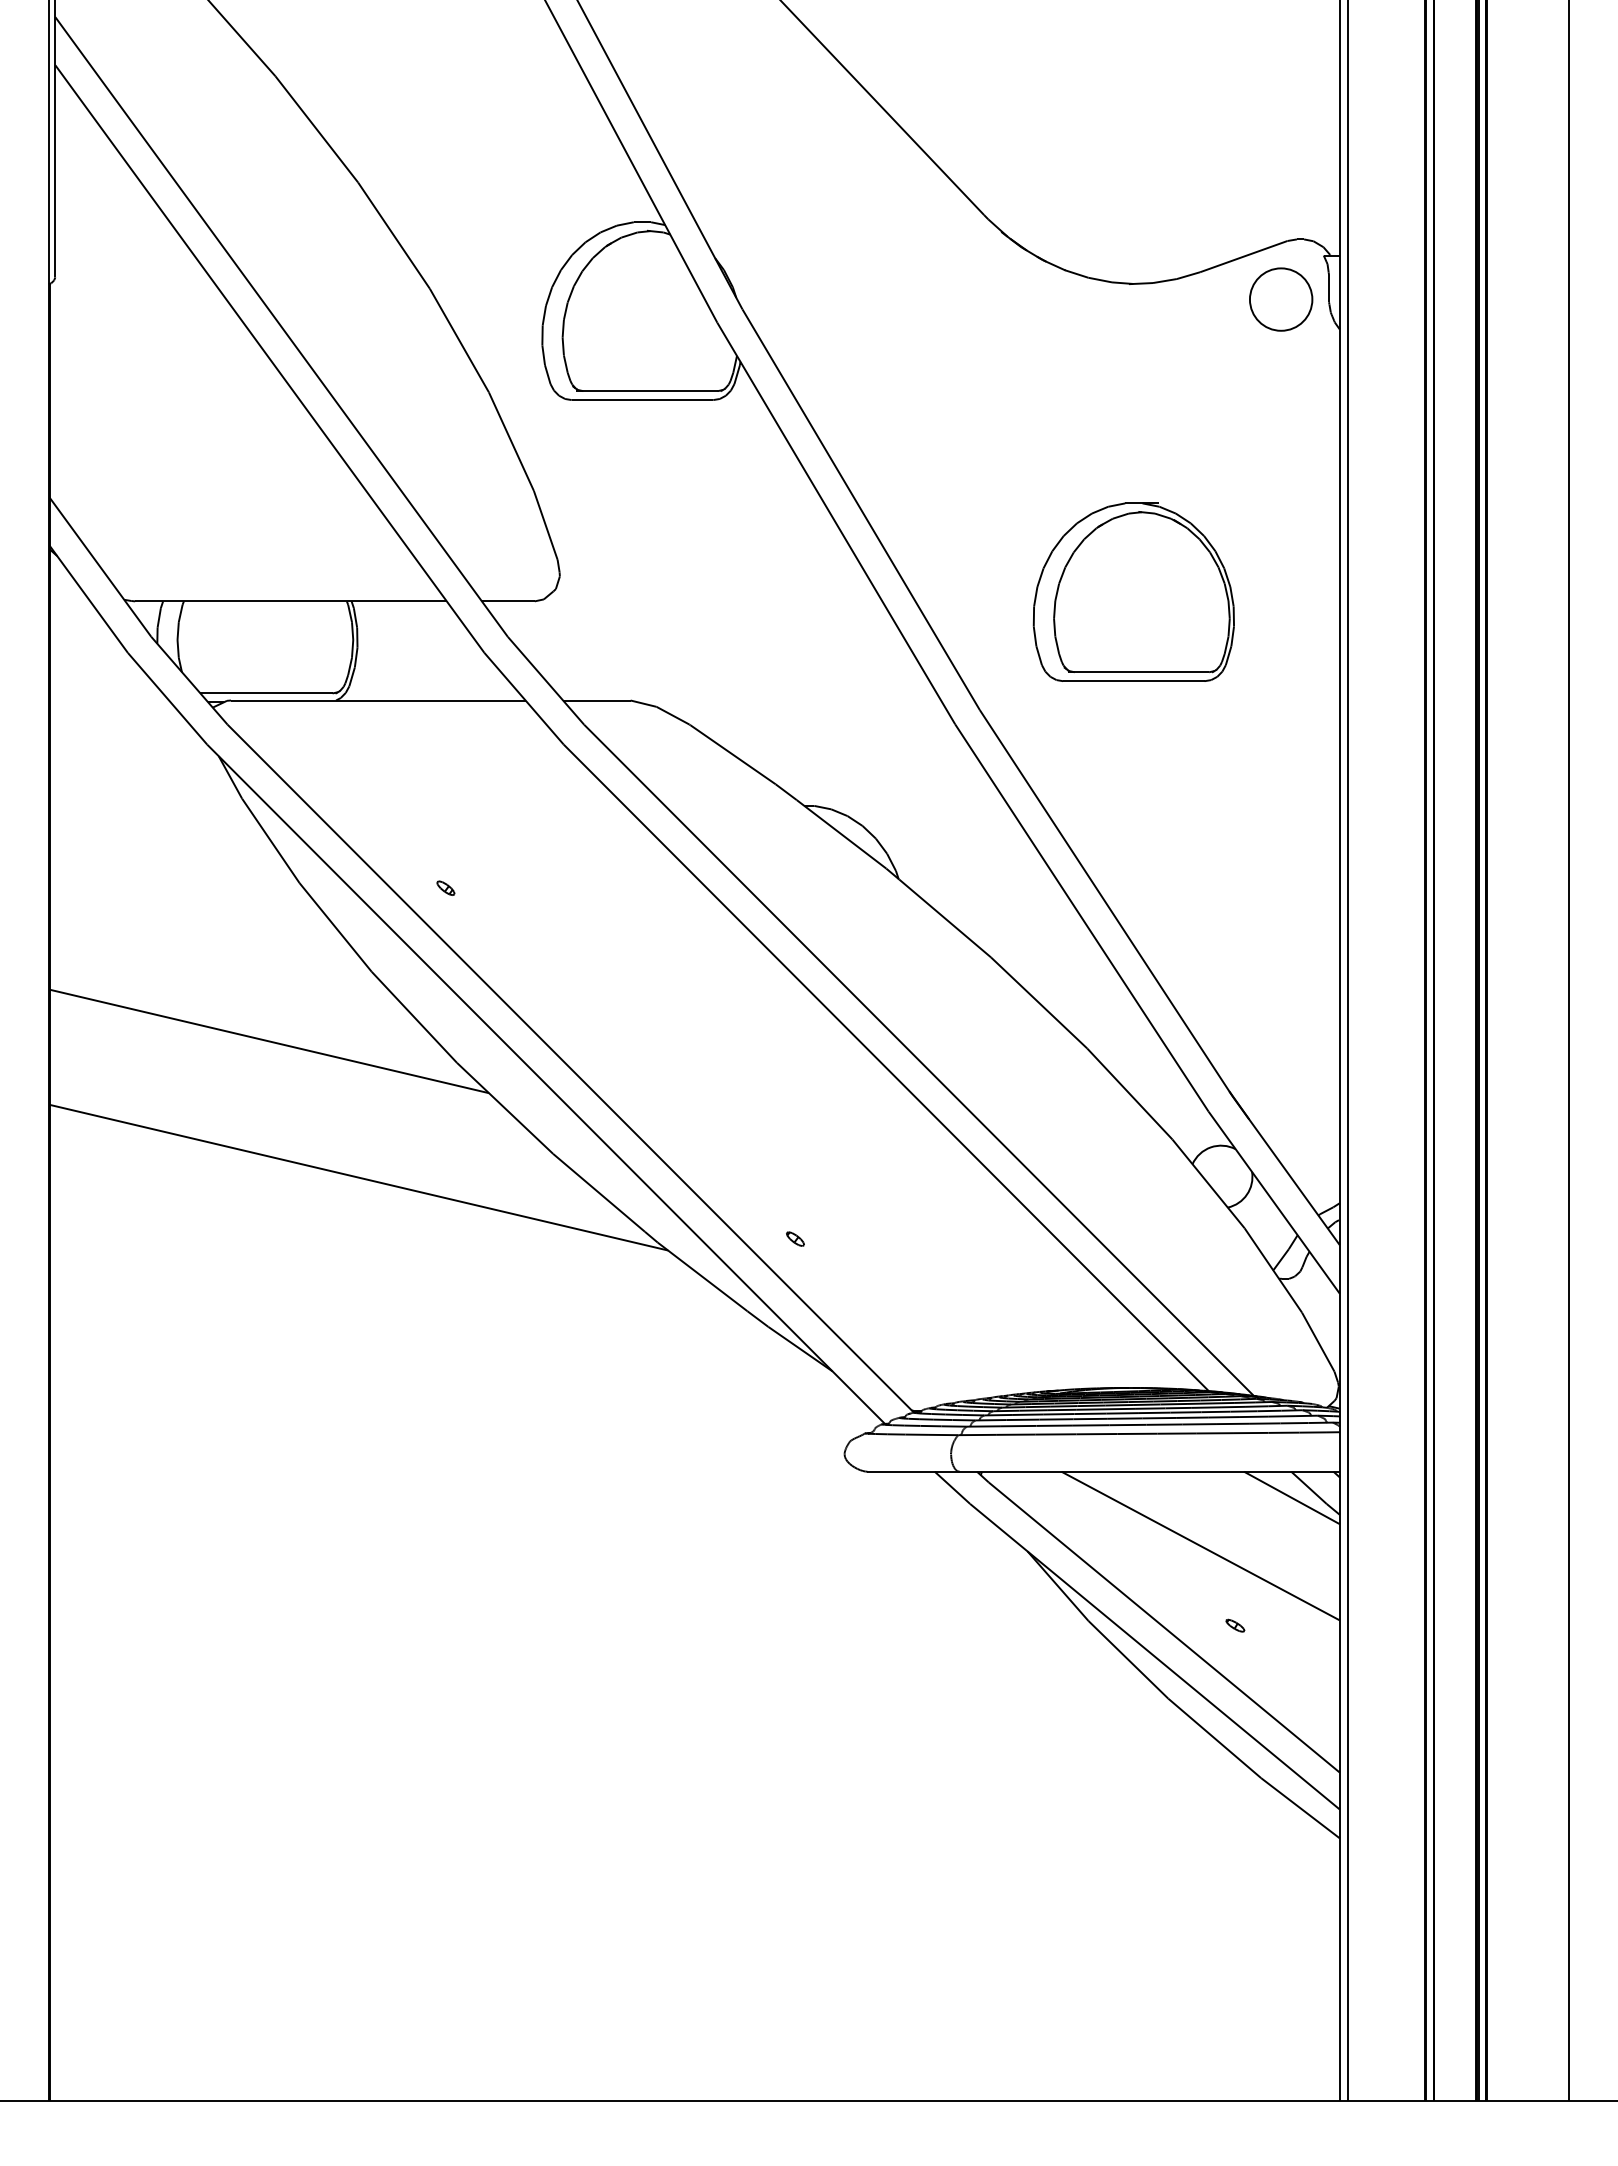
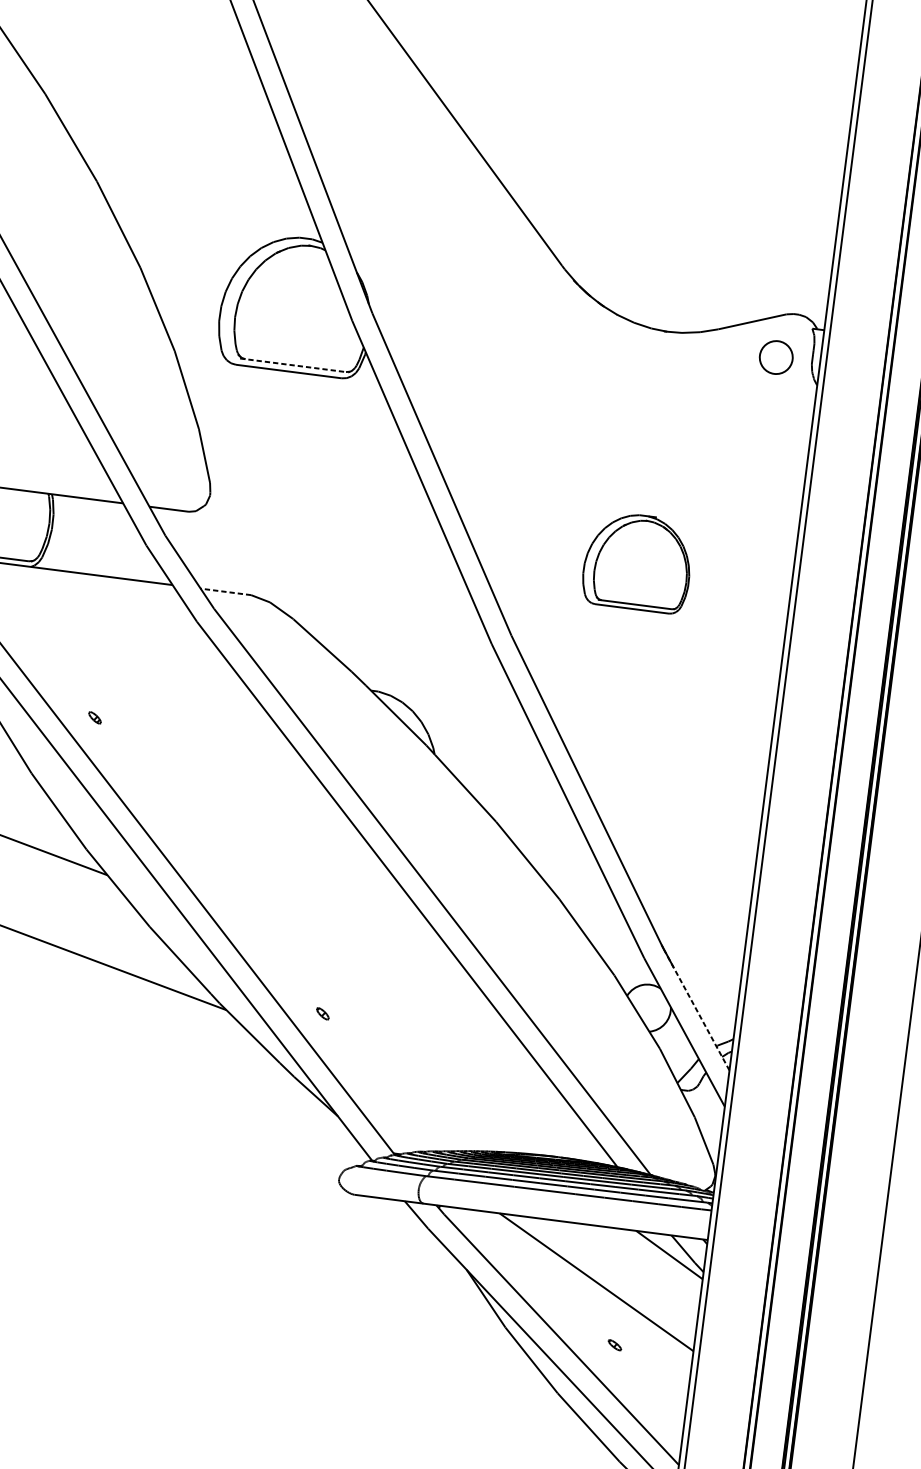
circle: (1280, 299) -> (775, 357), size x0.7
line: (646, 391) -> (292, 365), solid -> dashed
part: (1133, 591) -> (637, 561), size x0.7
line: (596, 700) -> (225, 591), solid -> dashed
line: (1286, 1170) -> (696, 1009), solid -> dashed

